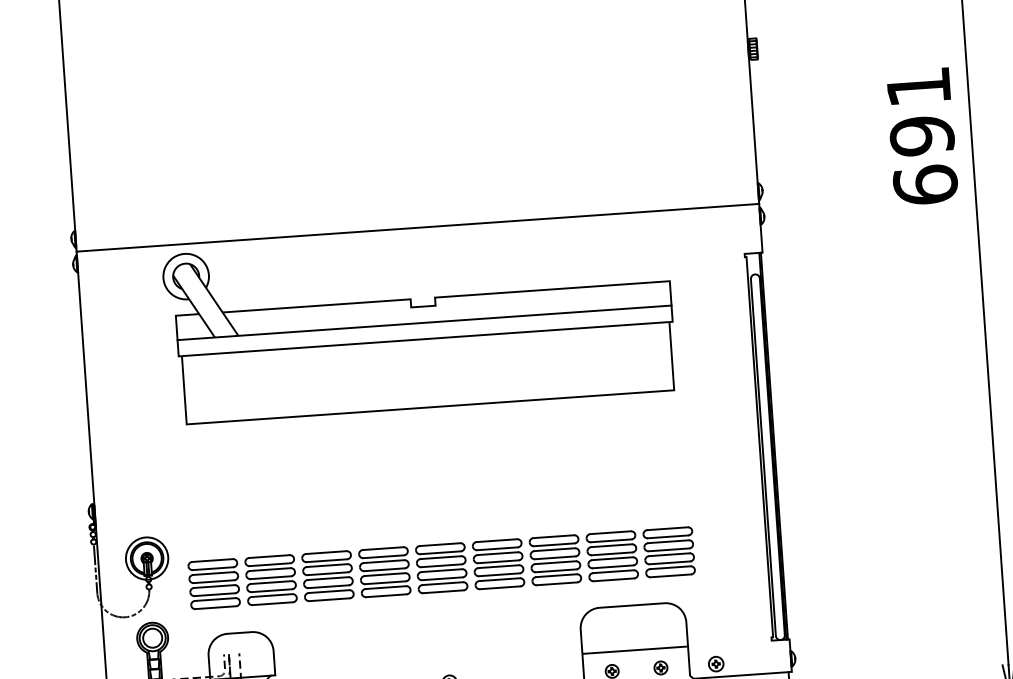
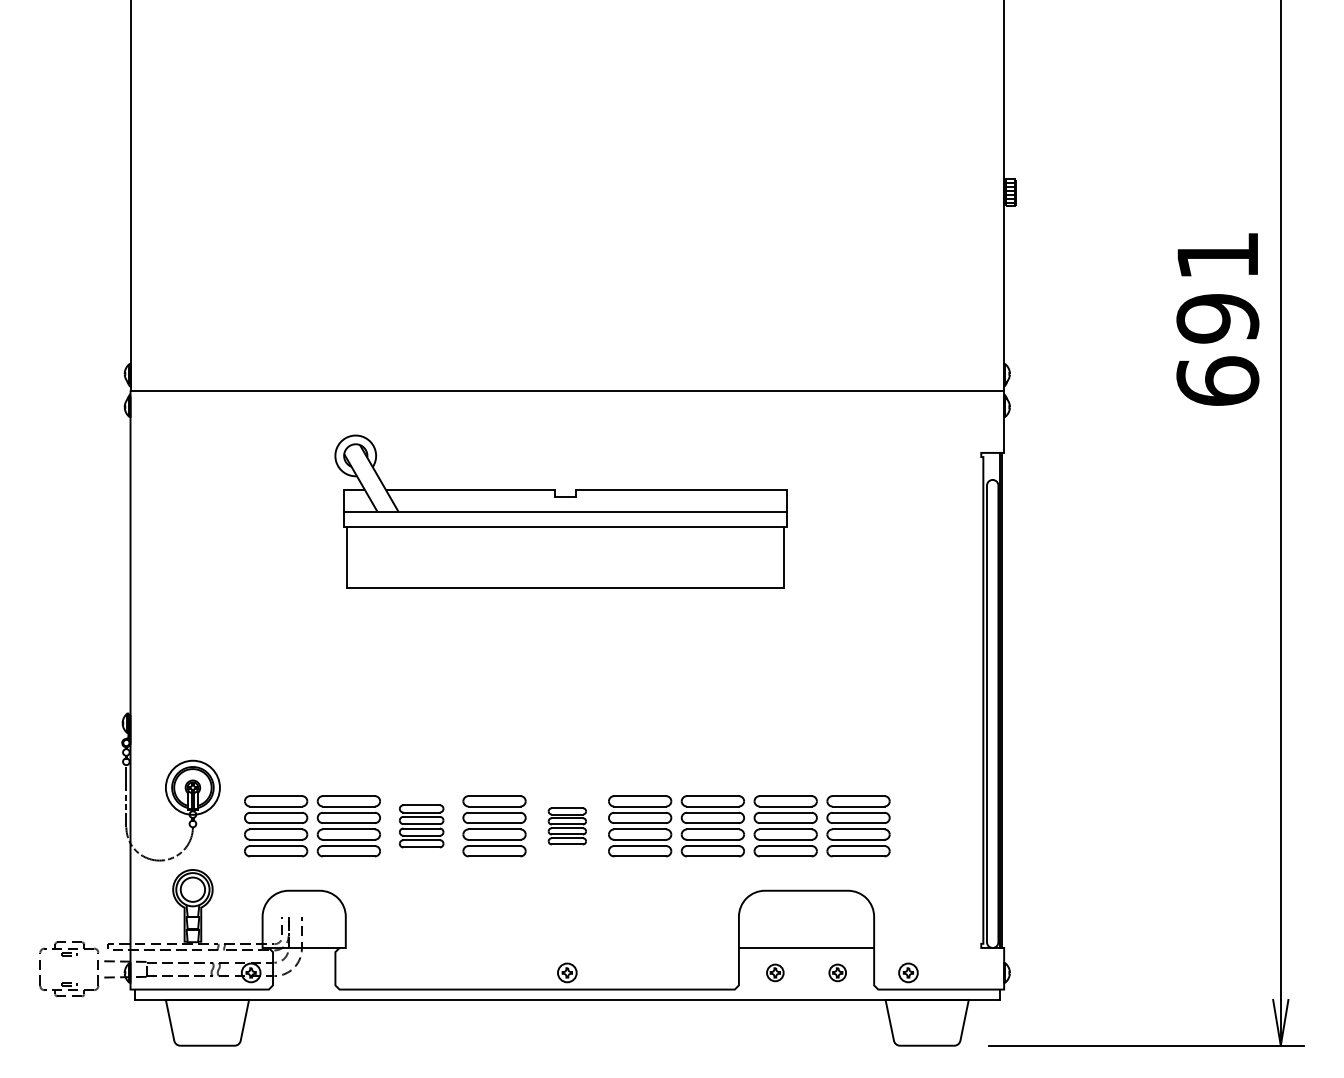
part: (419, 322) -> (560, 511), size x0.7
part: (441, 568) -> (567, 826), size x0.6
part: (327, 576) -> (421, 826), size x0.7

